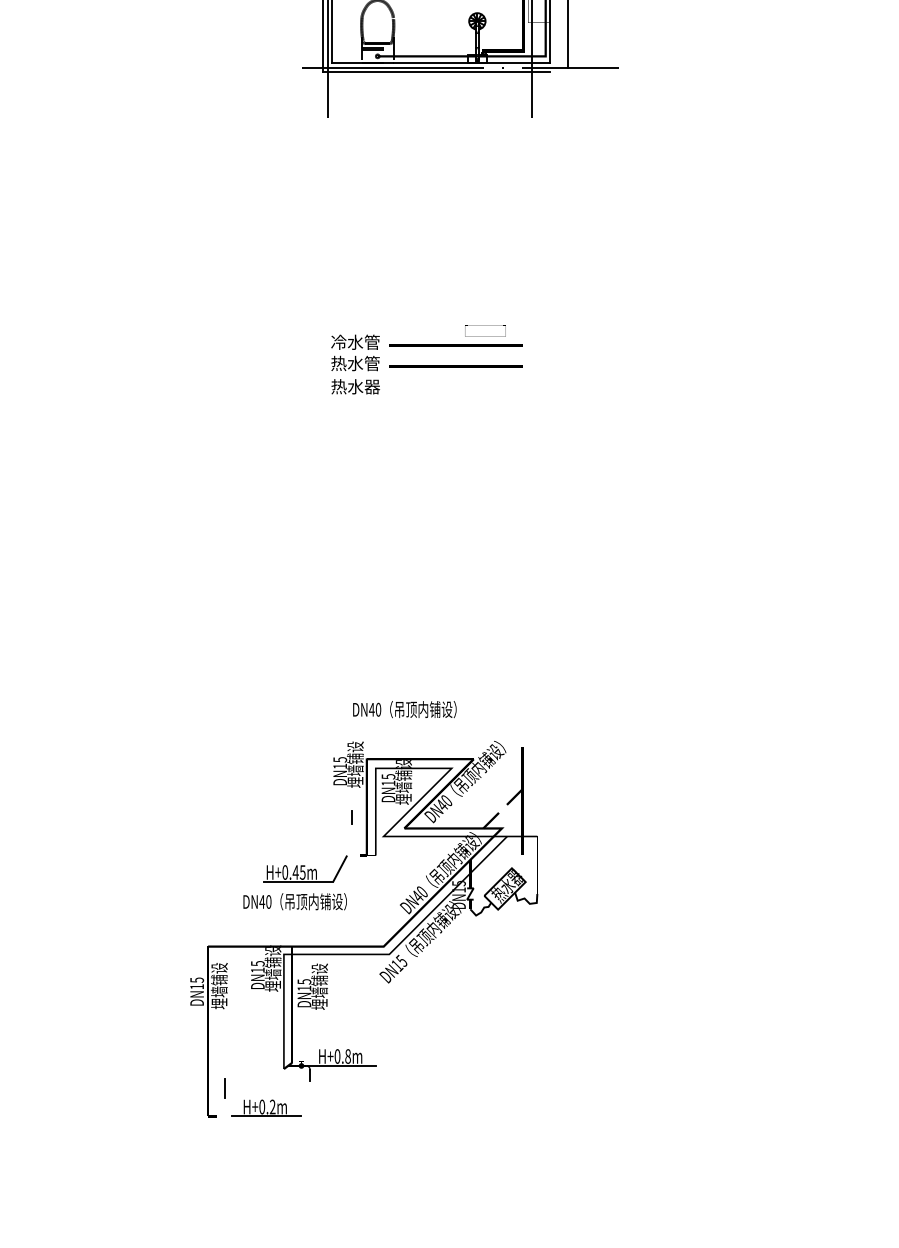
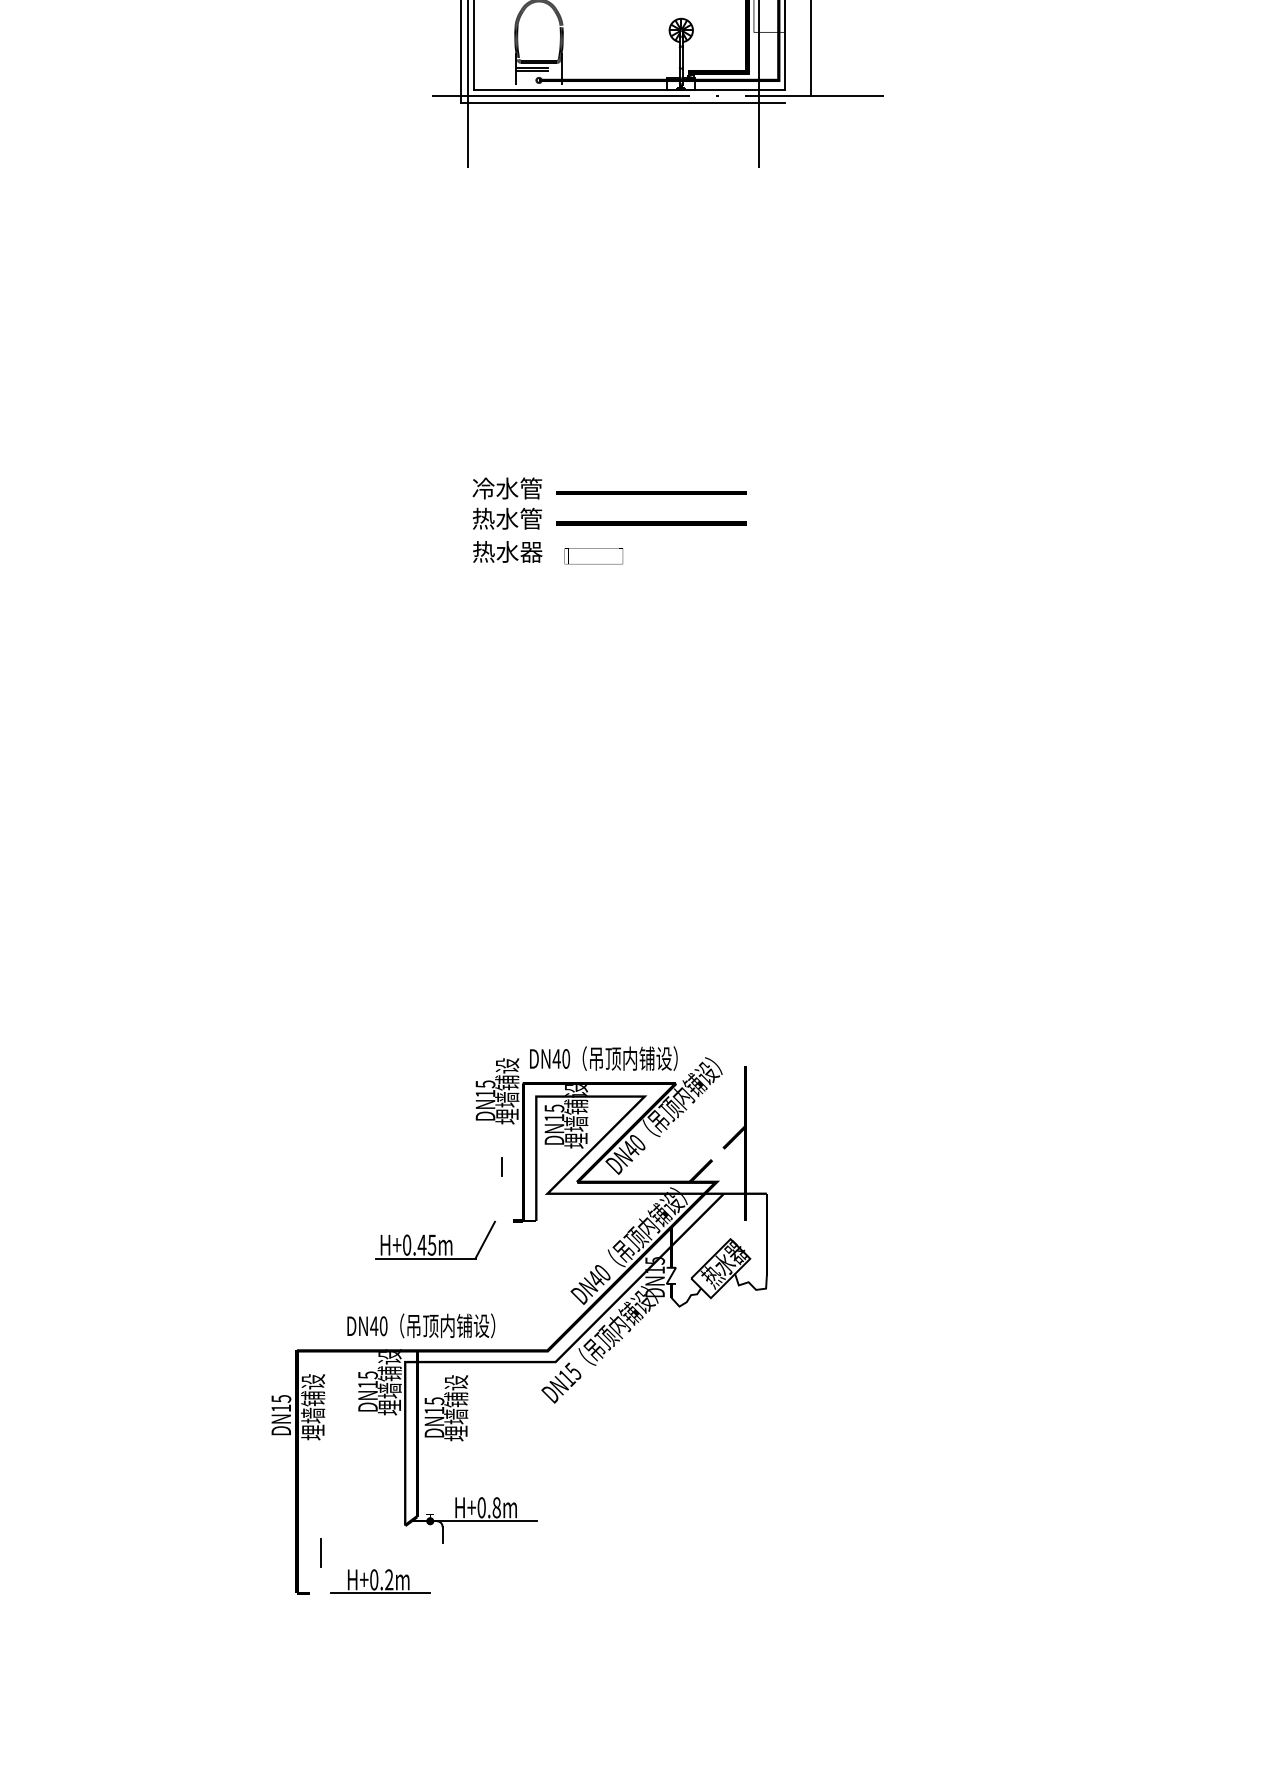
part: (485, 331) -> (593, 556), moved
text: (404, 709) -> (603, 1058), moved
text: (295, 901) -> (421, 1325), moved

